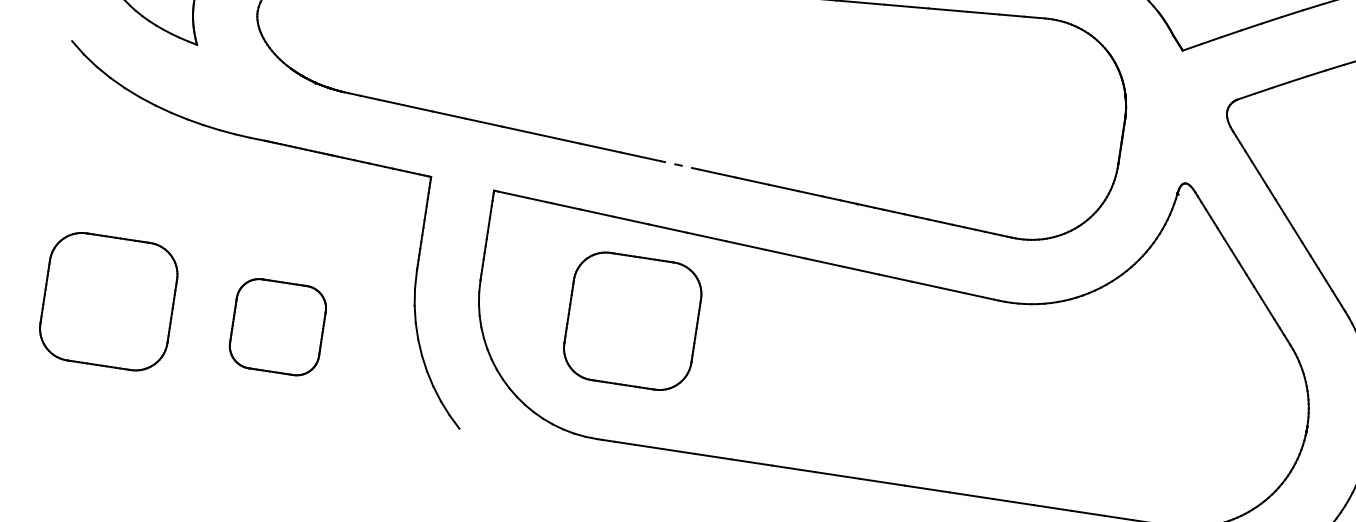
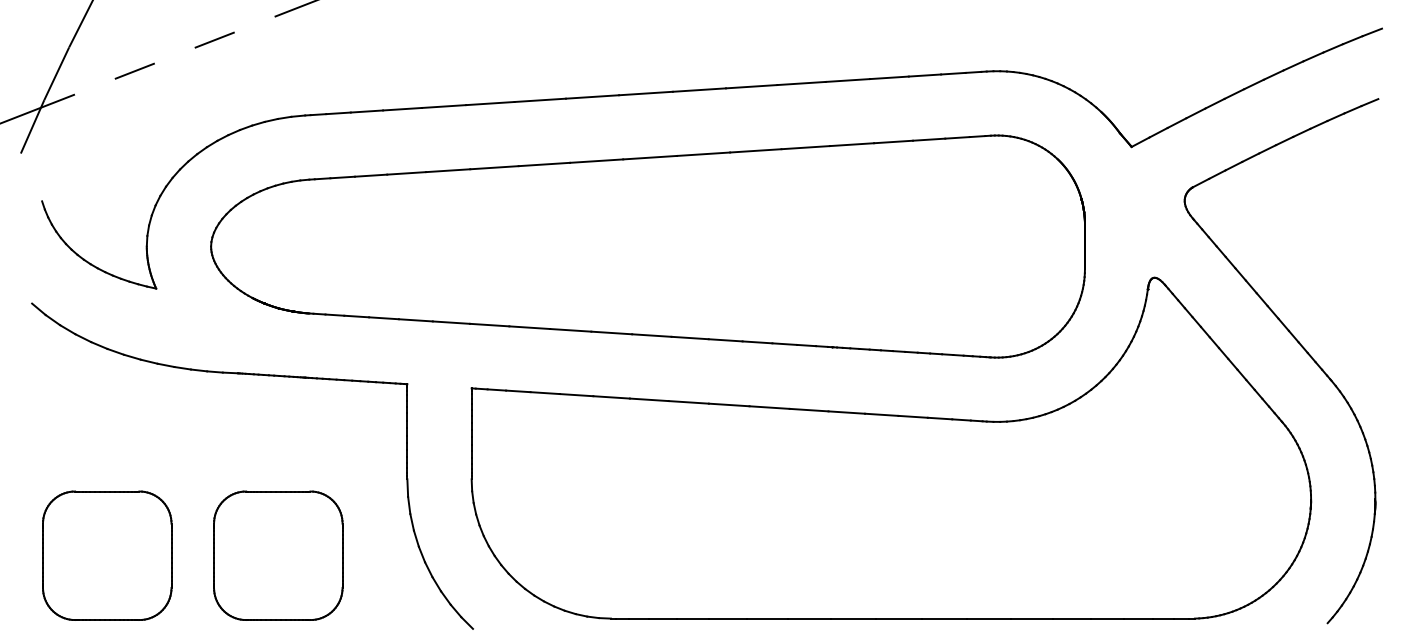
line: (679, 165) -> (651, 335), dashed -> solid
part: (632, 321) -> (628, 496), removed
part: (278, 327) -> (278, 555), size x1.43

